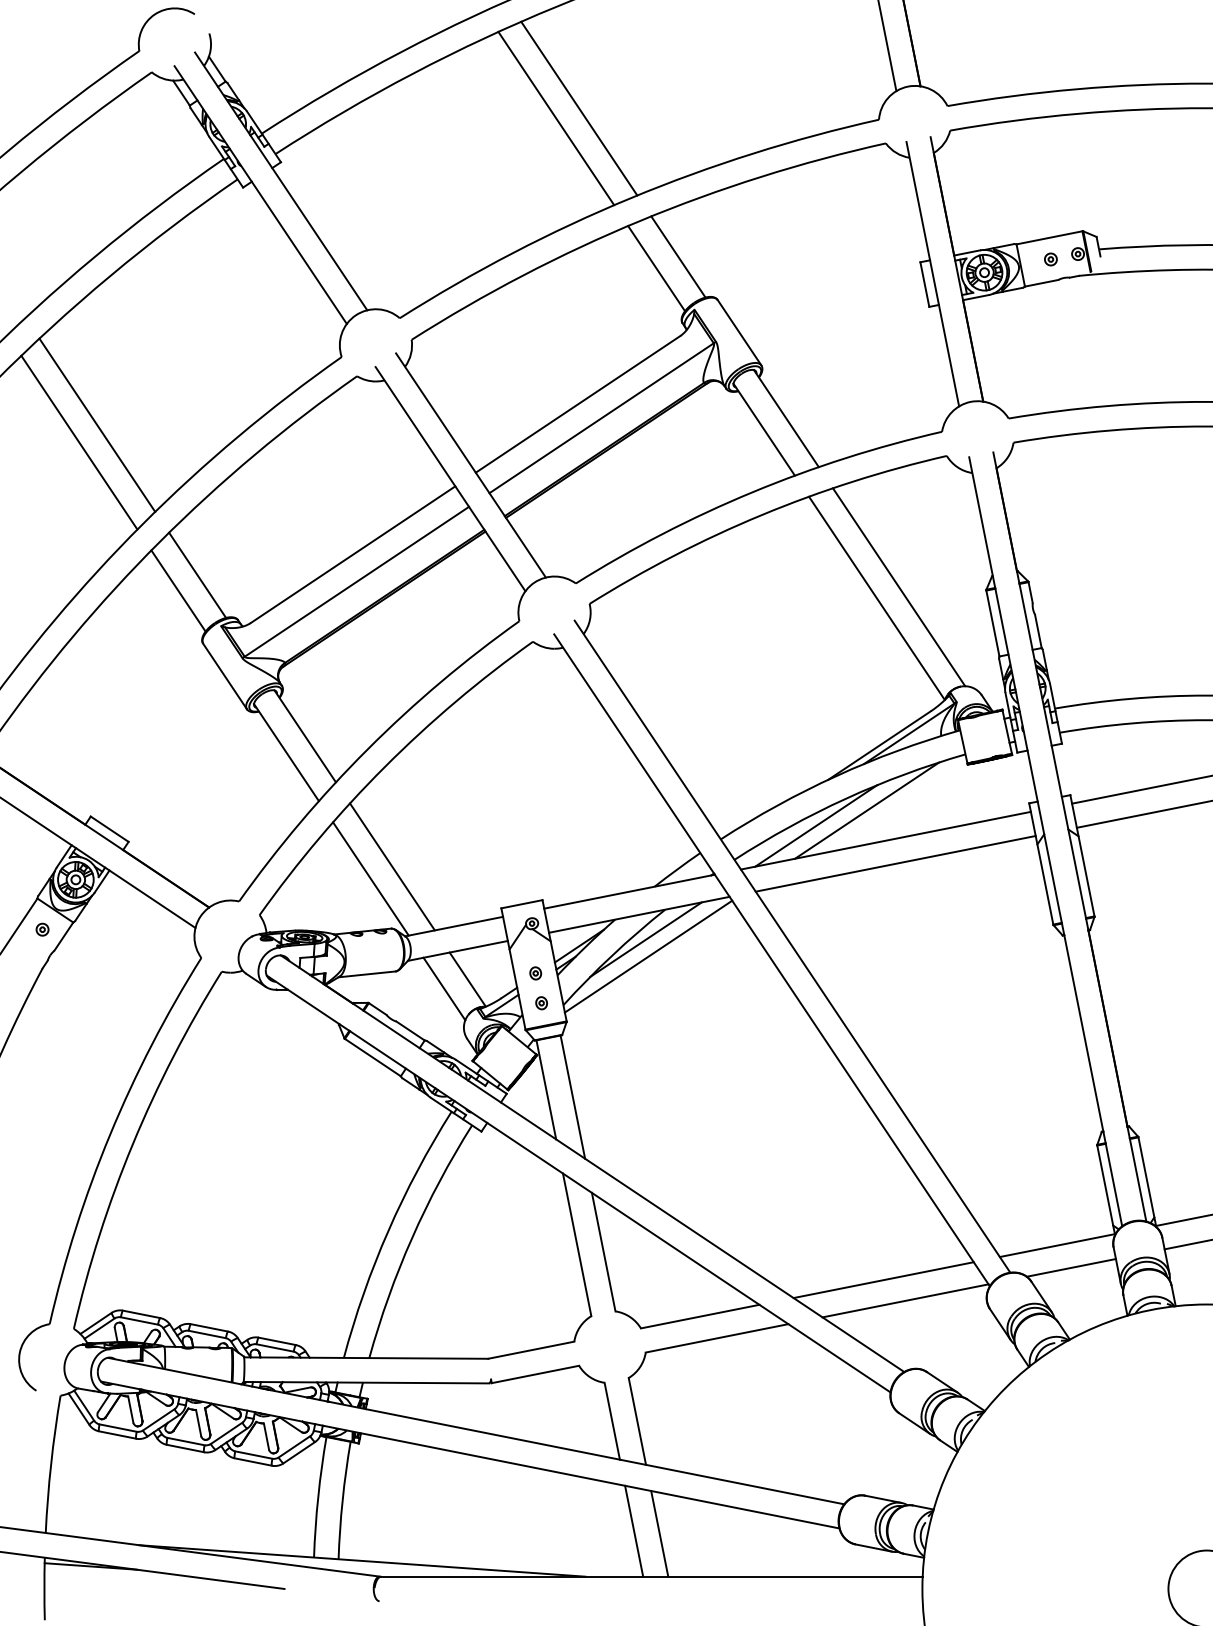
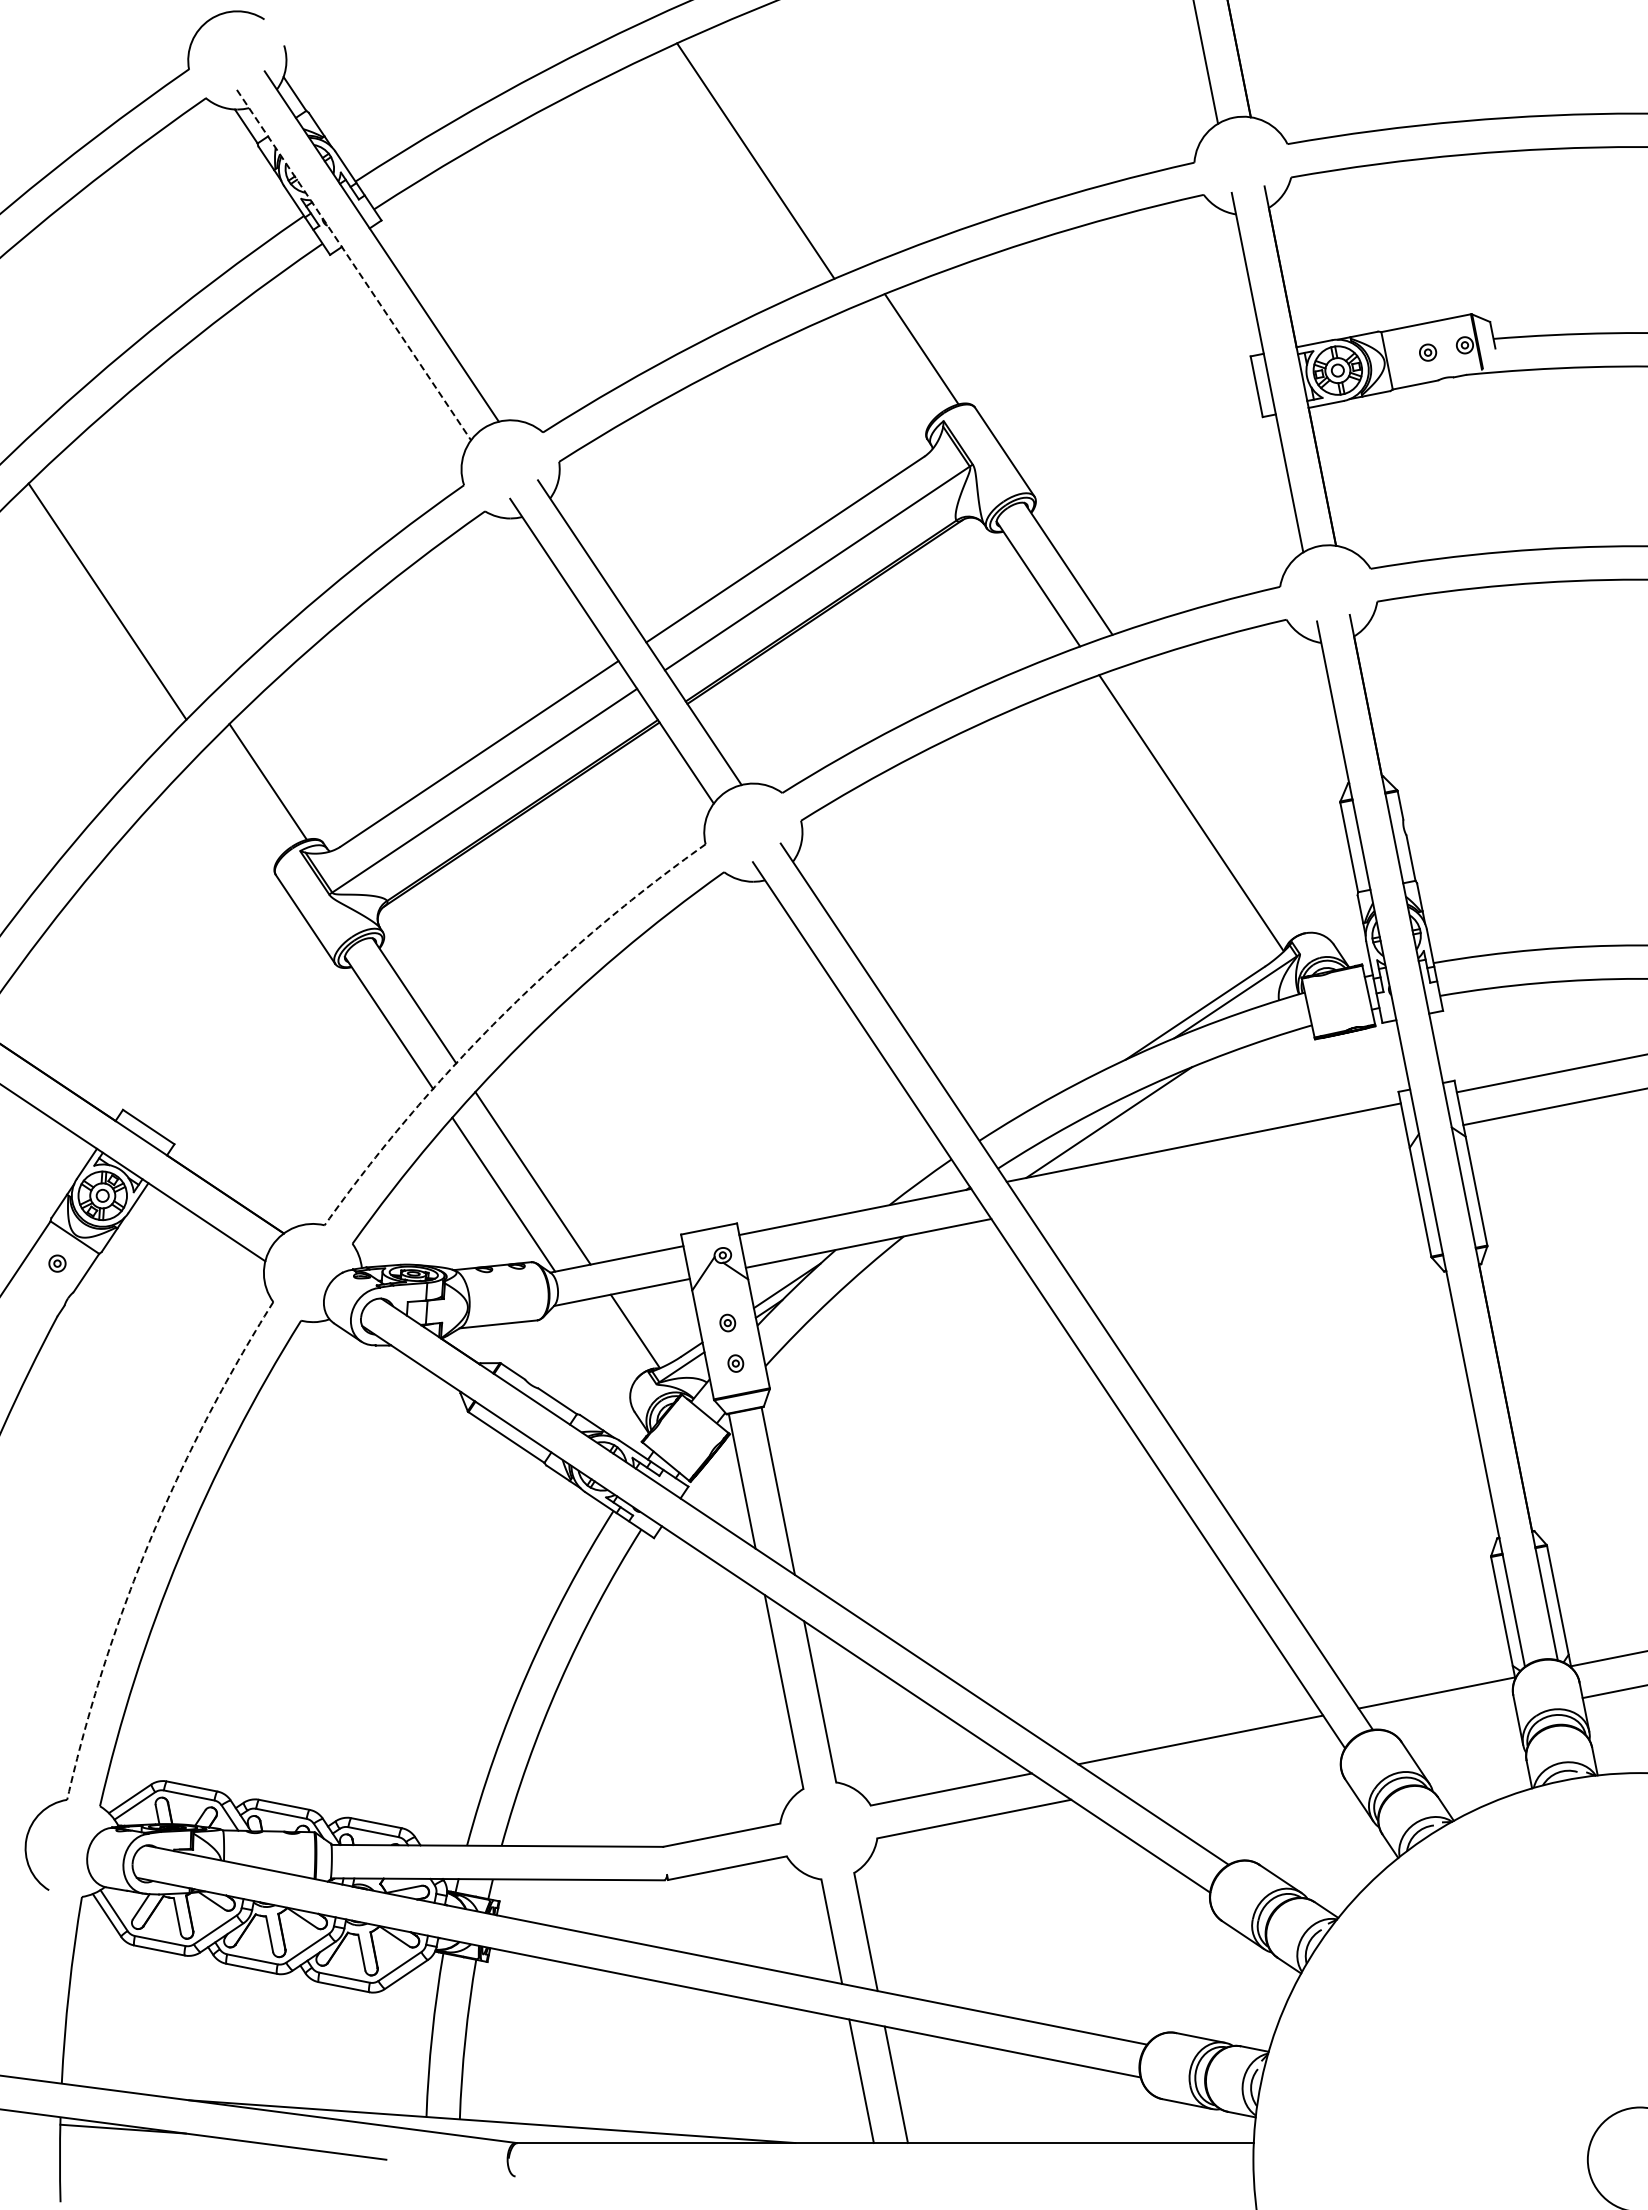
line: (578, 108) -> (786, 147), removed
line: (261, 195) -> (354, 265), solid -> dashed
line: (656, 268) -> (891, 365), removed
line: (97, 424) -> (131, 577), removed
line: (898, 586) -> (1221, 797), removed
line: (178, 591) -> (242, 803), removed
arc: (367, 749) -> (499, 1018), solid -> dashed
line: (867, 810) -> (1178, 1101), removed
line: (895, 863) -> (1216, 1173), removed
line: (645, 939) -> (877, 1276), removed
line: (648, 956) -> (880, 1300), removed
line: (444, 988) -> (603, 1343), removed
arc: (110, 1134) -> (149, 1542), solid -> dashed
line: (1071, 1268) -> (1455, 1723), removed
line: (905, 1300) -> (1230, 1767), removed

